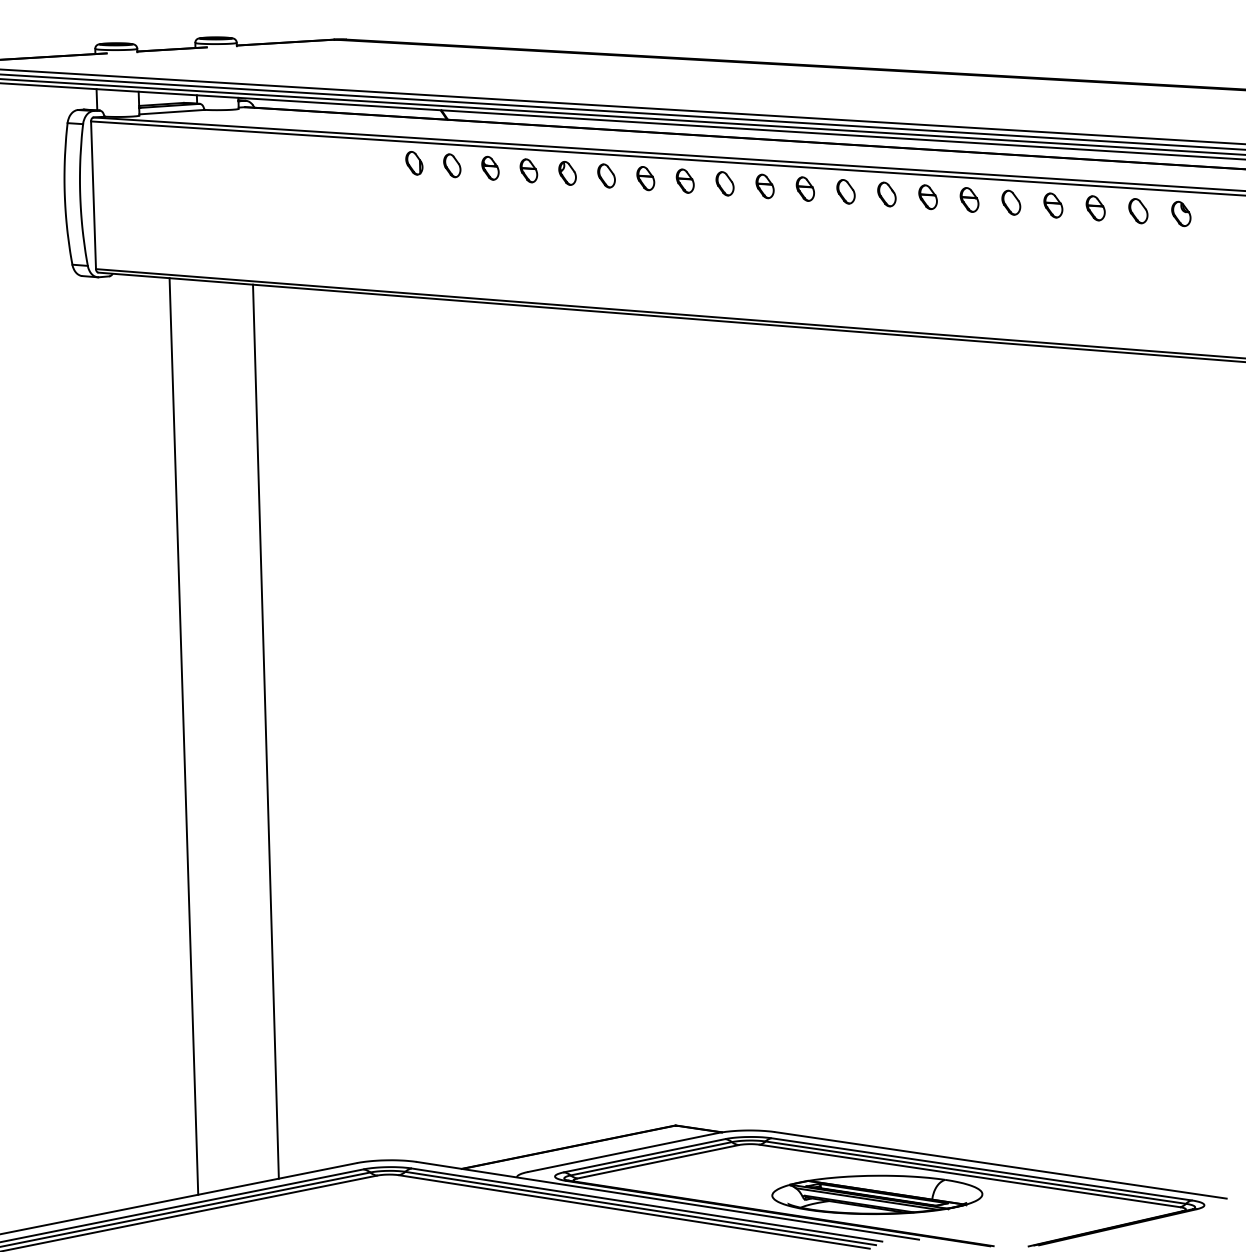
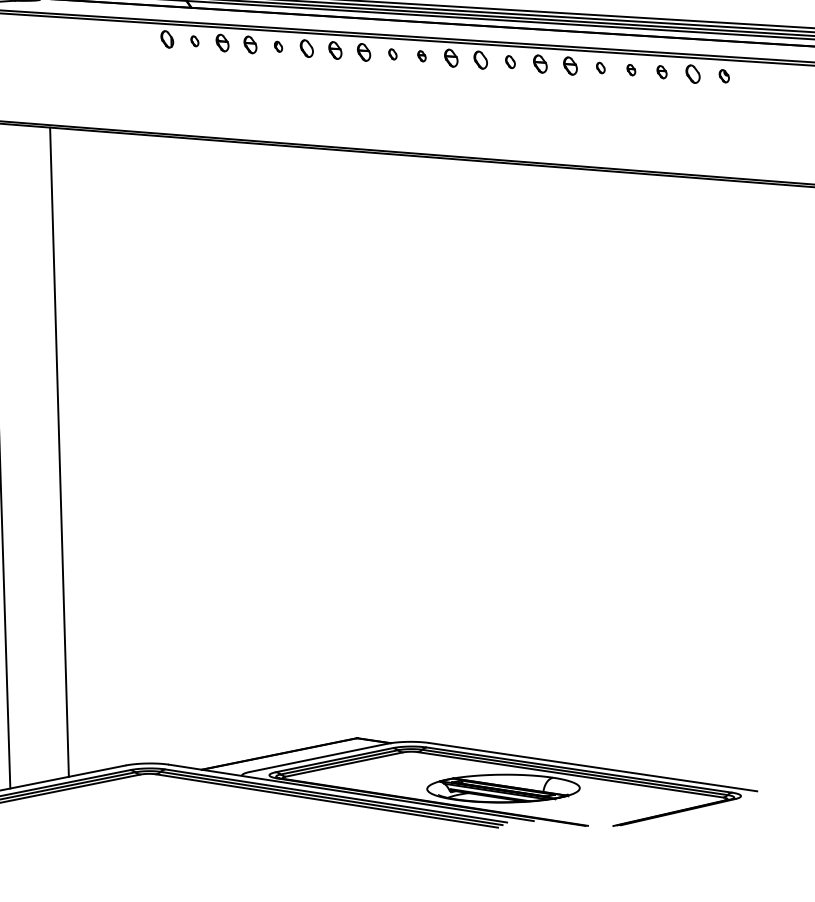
part: (452, 165) -> (194, 41), size x0.6
part: (567, 173) -> (278, 46), size x0.6
part: (724, 183) -> (392, 54), size x0.6
part: (764, 186) -> (421, 56), size x0.6
part: (886, 194) -> (510, 62), size x0.7
part: (1011, 202) -> (600, 67), size x0.6
part: (1053, 205) -> (631, 70), size x0.6
part: (1095, 208) -> (661, 72), size x0.7
part: (1181, 213) -> (724, 75), size x0.7

